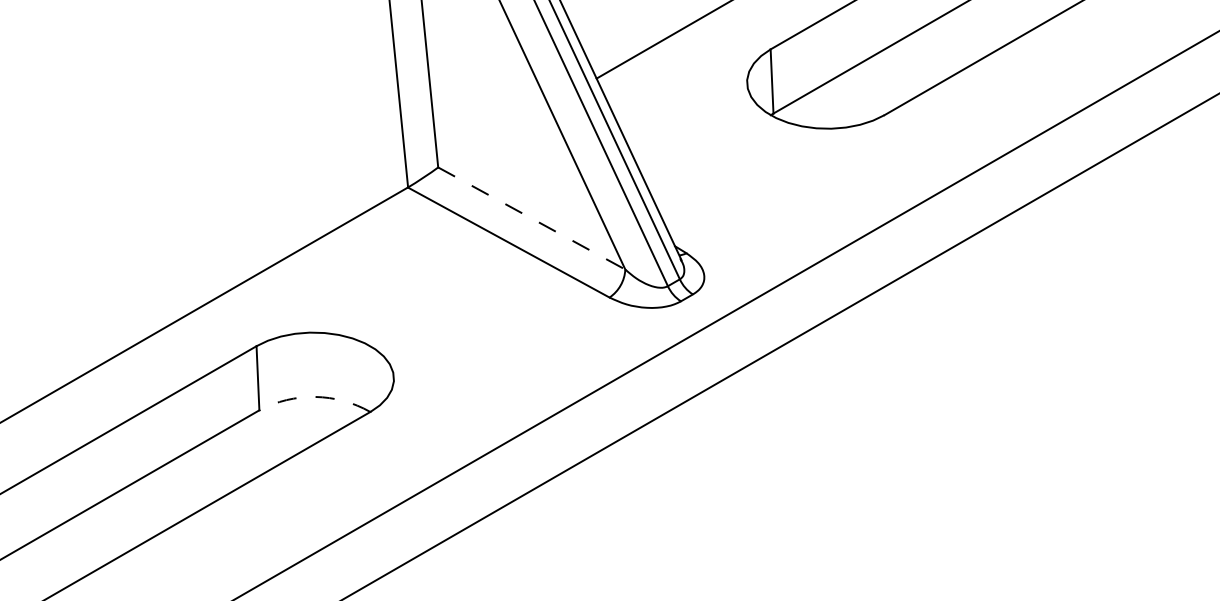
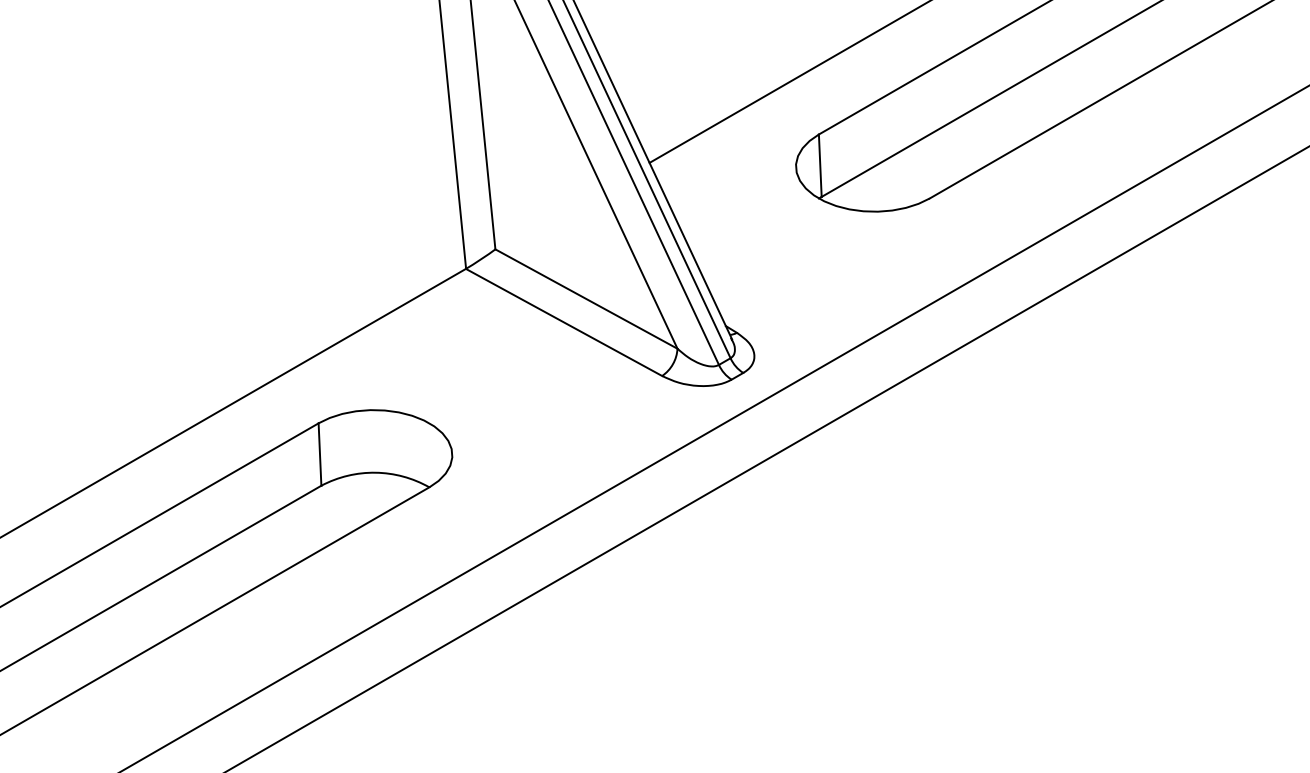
line: (531, 218) -> (586, 299), dashed -> solid
arc: (314, 396) -> (375, 472), dashed -> solid

